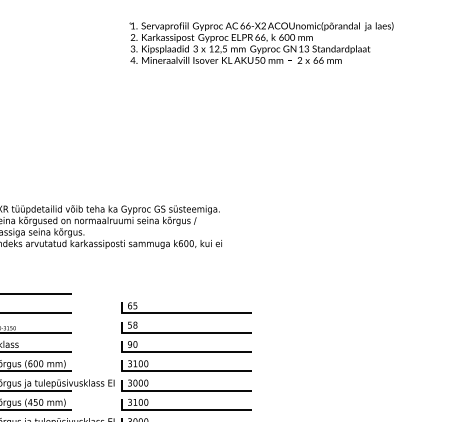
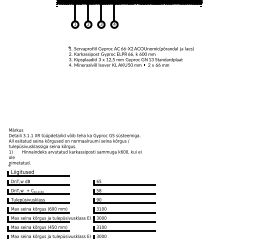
part: (260, 42) -> (130, 56), moved

